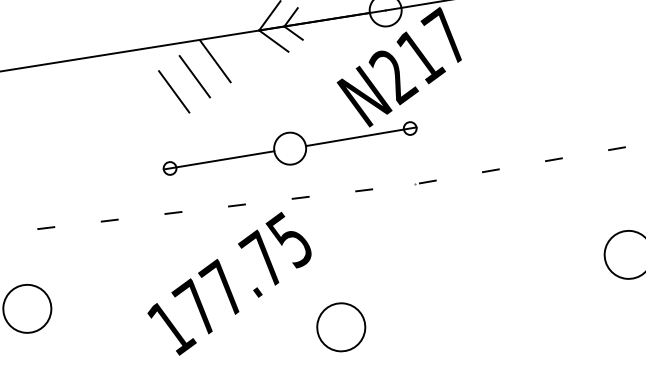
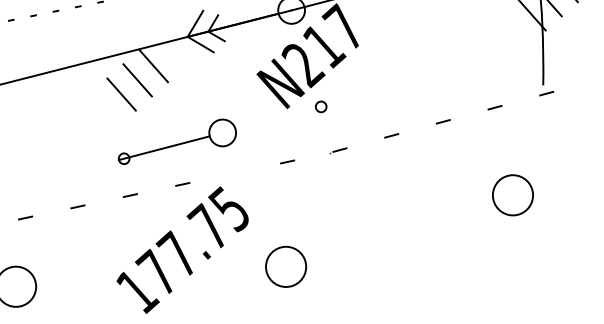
line: (360, 136) -> (280, 117), removed
line: (299, 197) -> (234, 172), removed
part: (341, 326) -> (286, 266), moved

